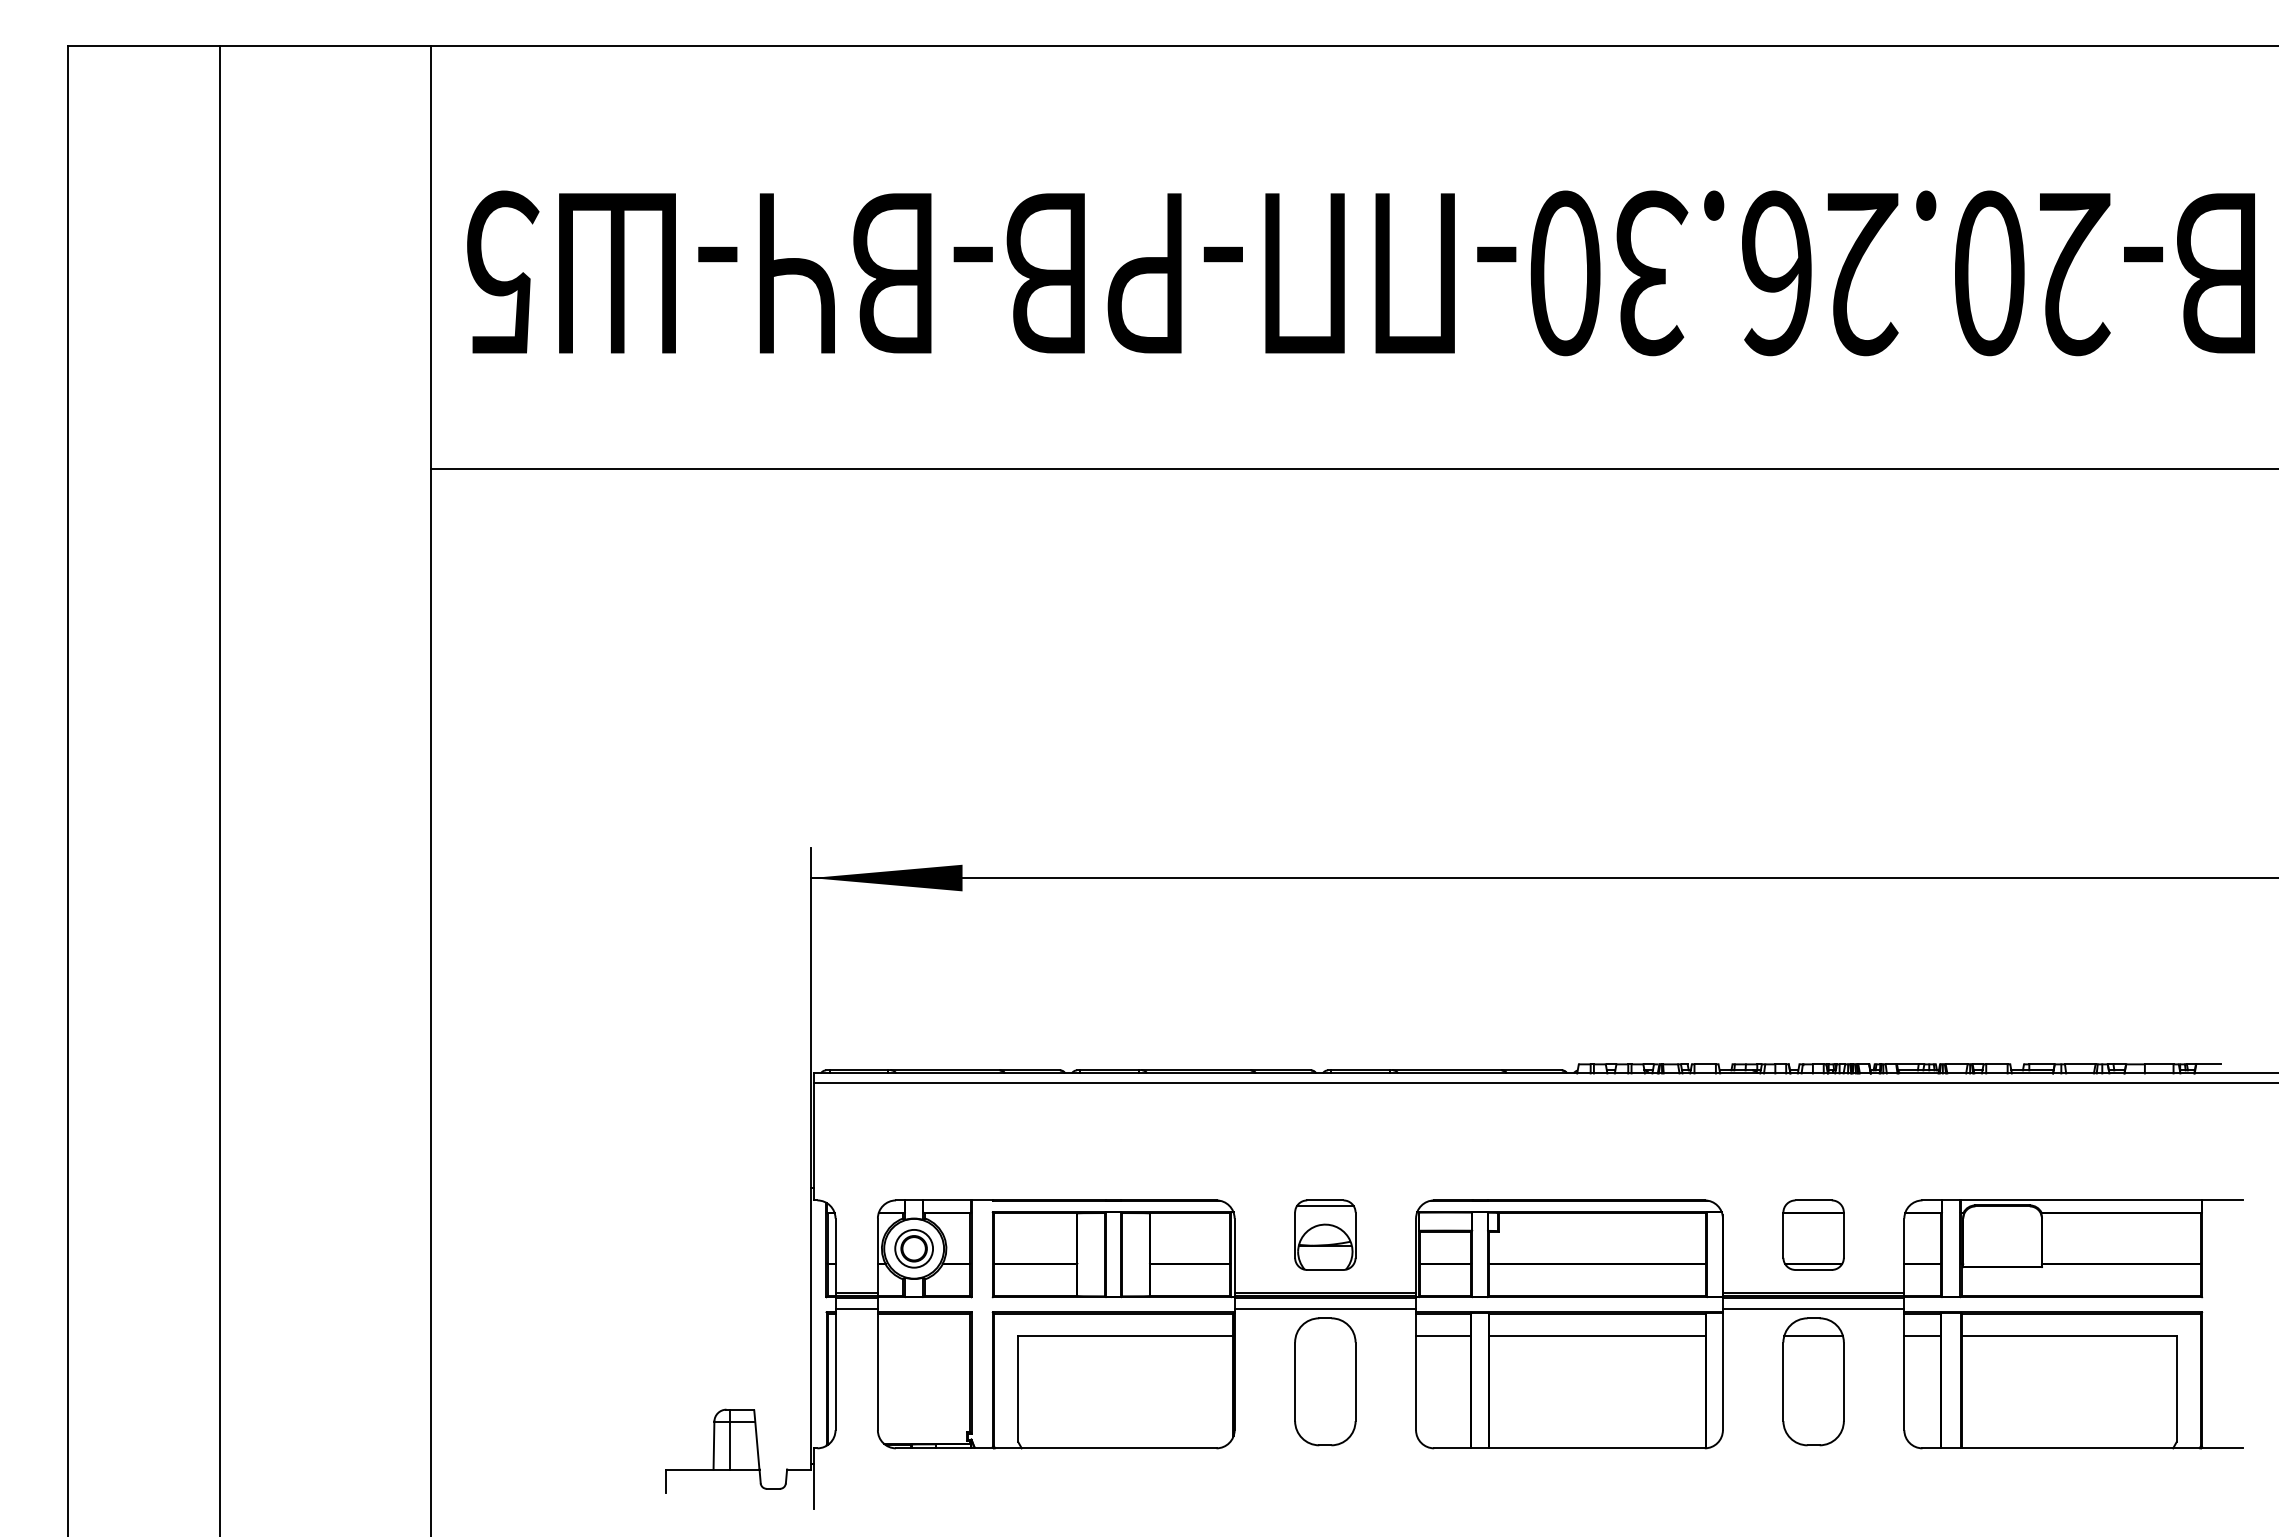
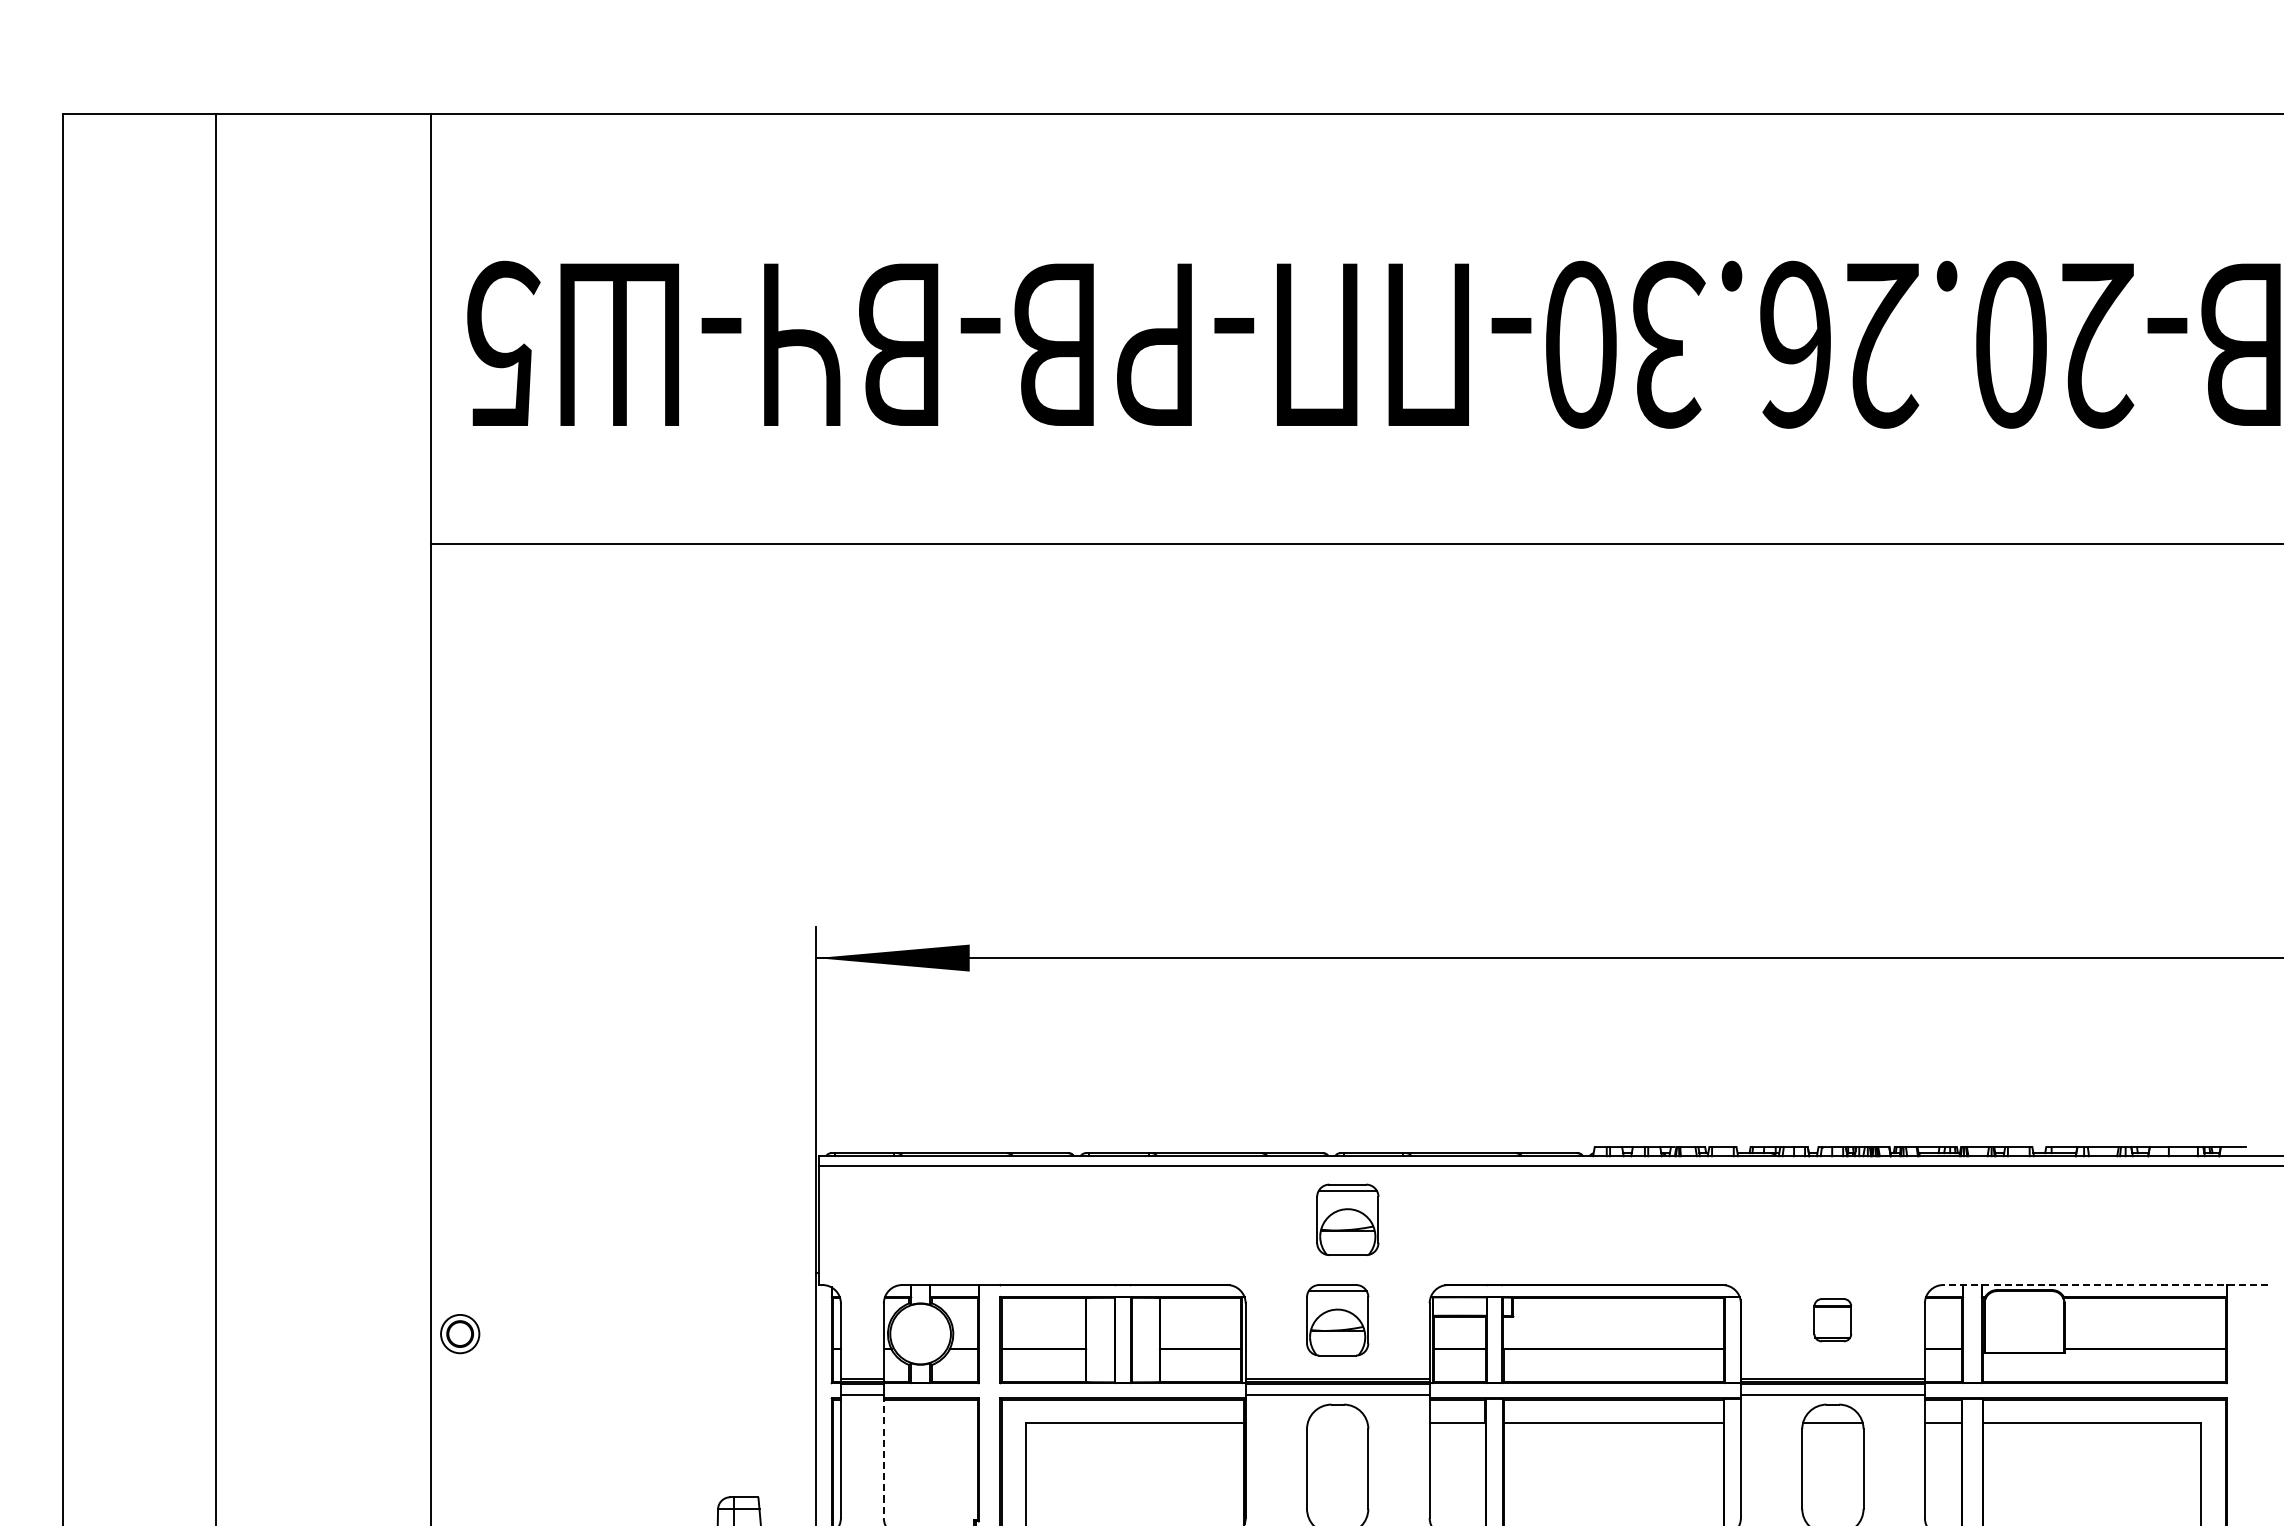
part: (1335, 1135) -> (1347, 1219), added
line: (2082, 1200) -> (2105, 1285), solid -> dashed
part: (1813, 1234) -> (1832, 1319), size x0.6
part: (913, 1248) -> (459, 1333), moved
line: (877, 1369) -> (883, 1456), solid -> dashed

